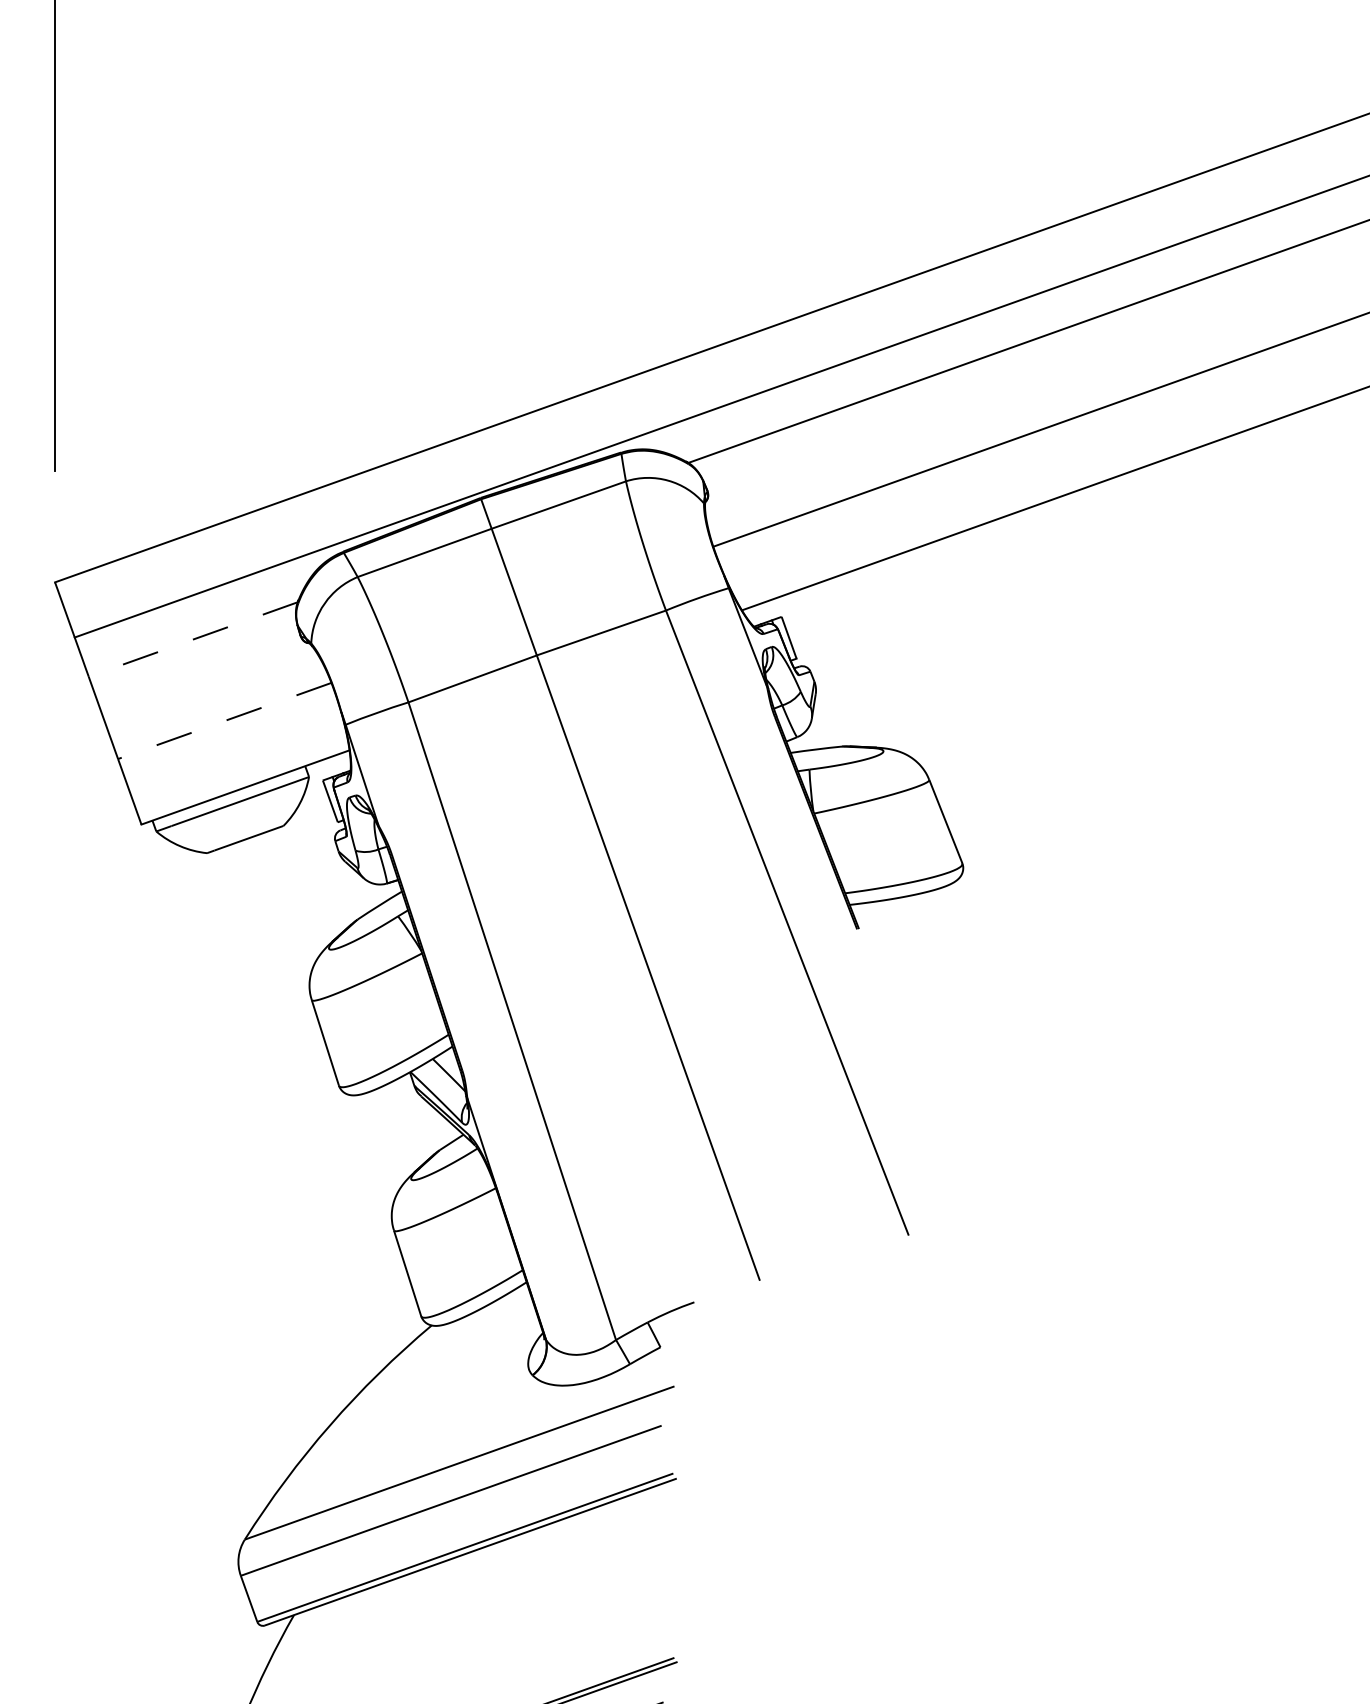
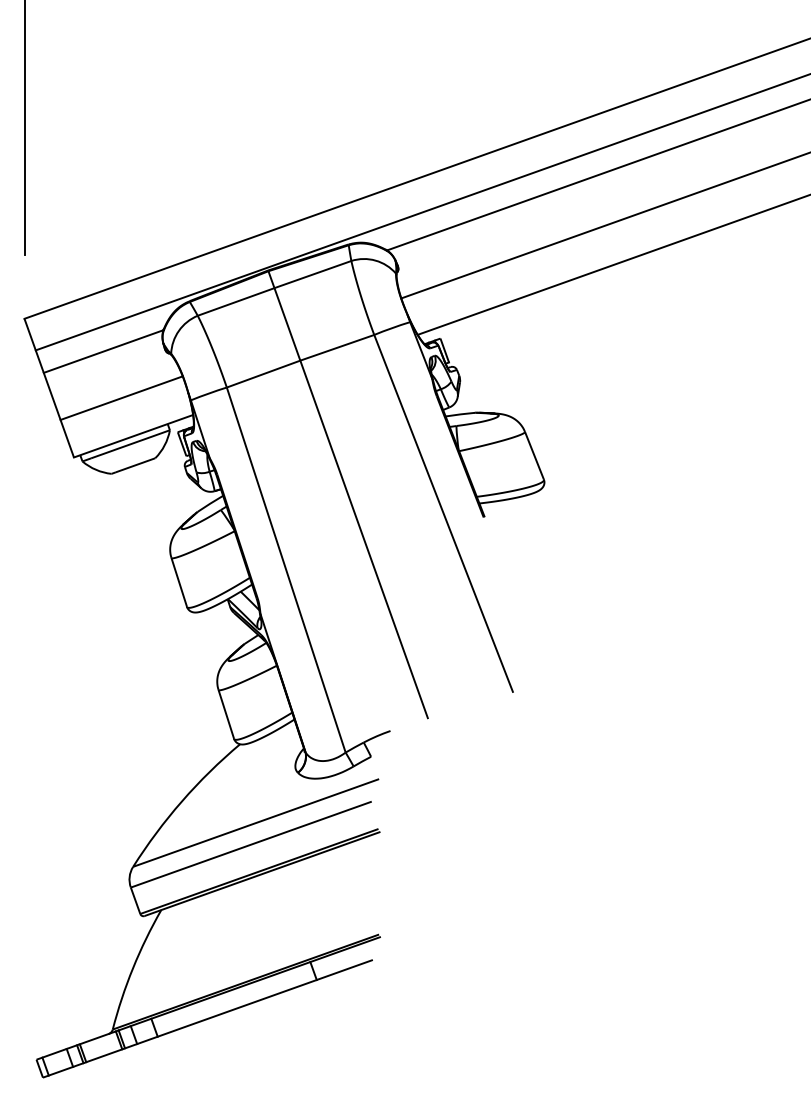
line: (193, 639) -> (103, 351), dashed -> solid
line: (224, 721) -> (121, 398), dashed -> solid

